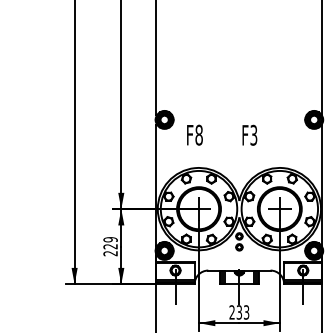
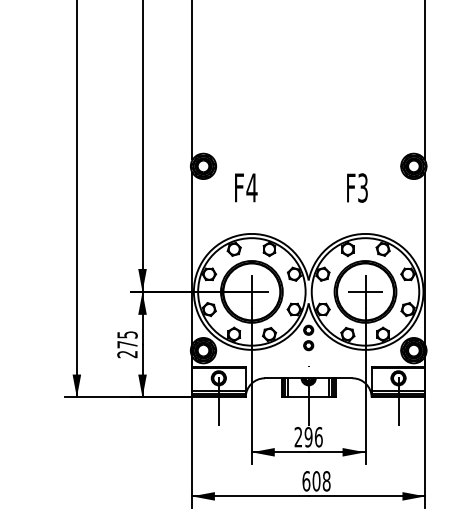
text: (198, 134) -> (251, 187), F8 -> F4
text: (249, 134) -> (357, 187), moved
text: (110, 242) -> (127, 339), 229 -> 275
text: (242, 311) -> (313, 436), 233 -> 296

